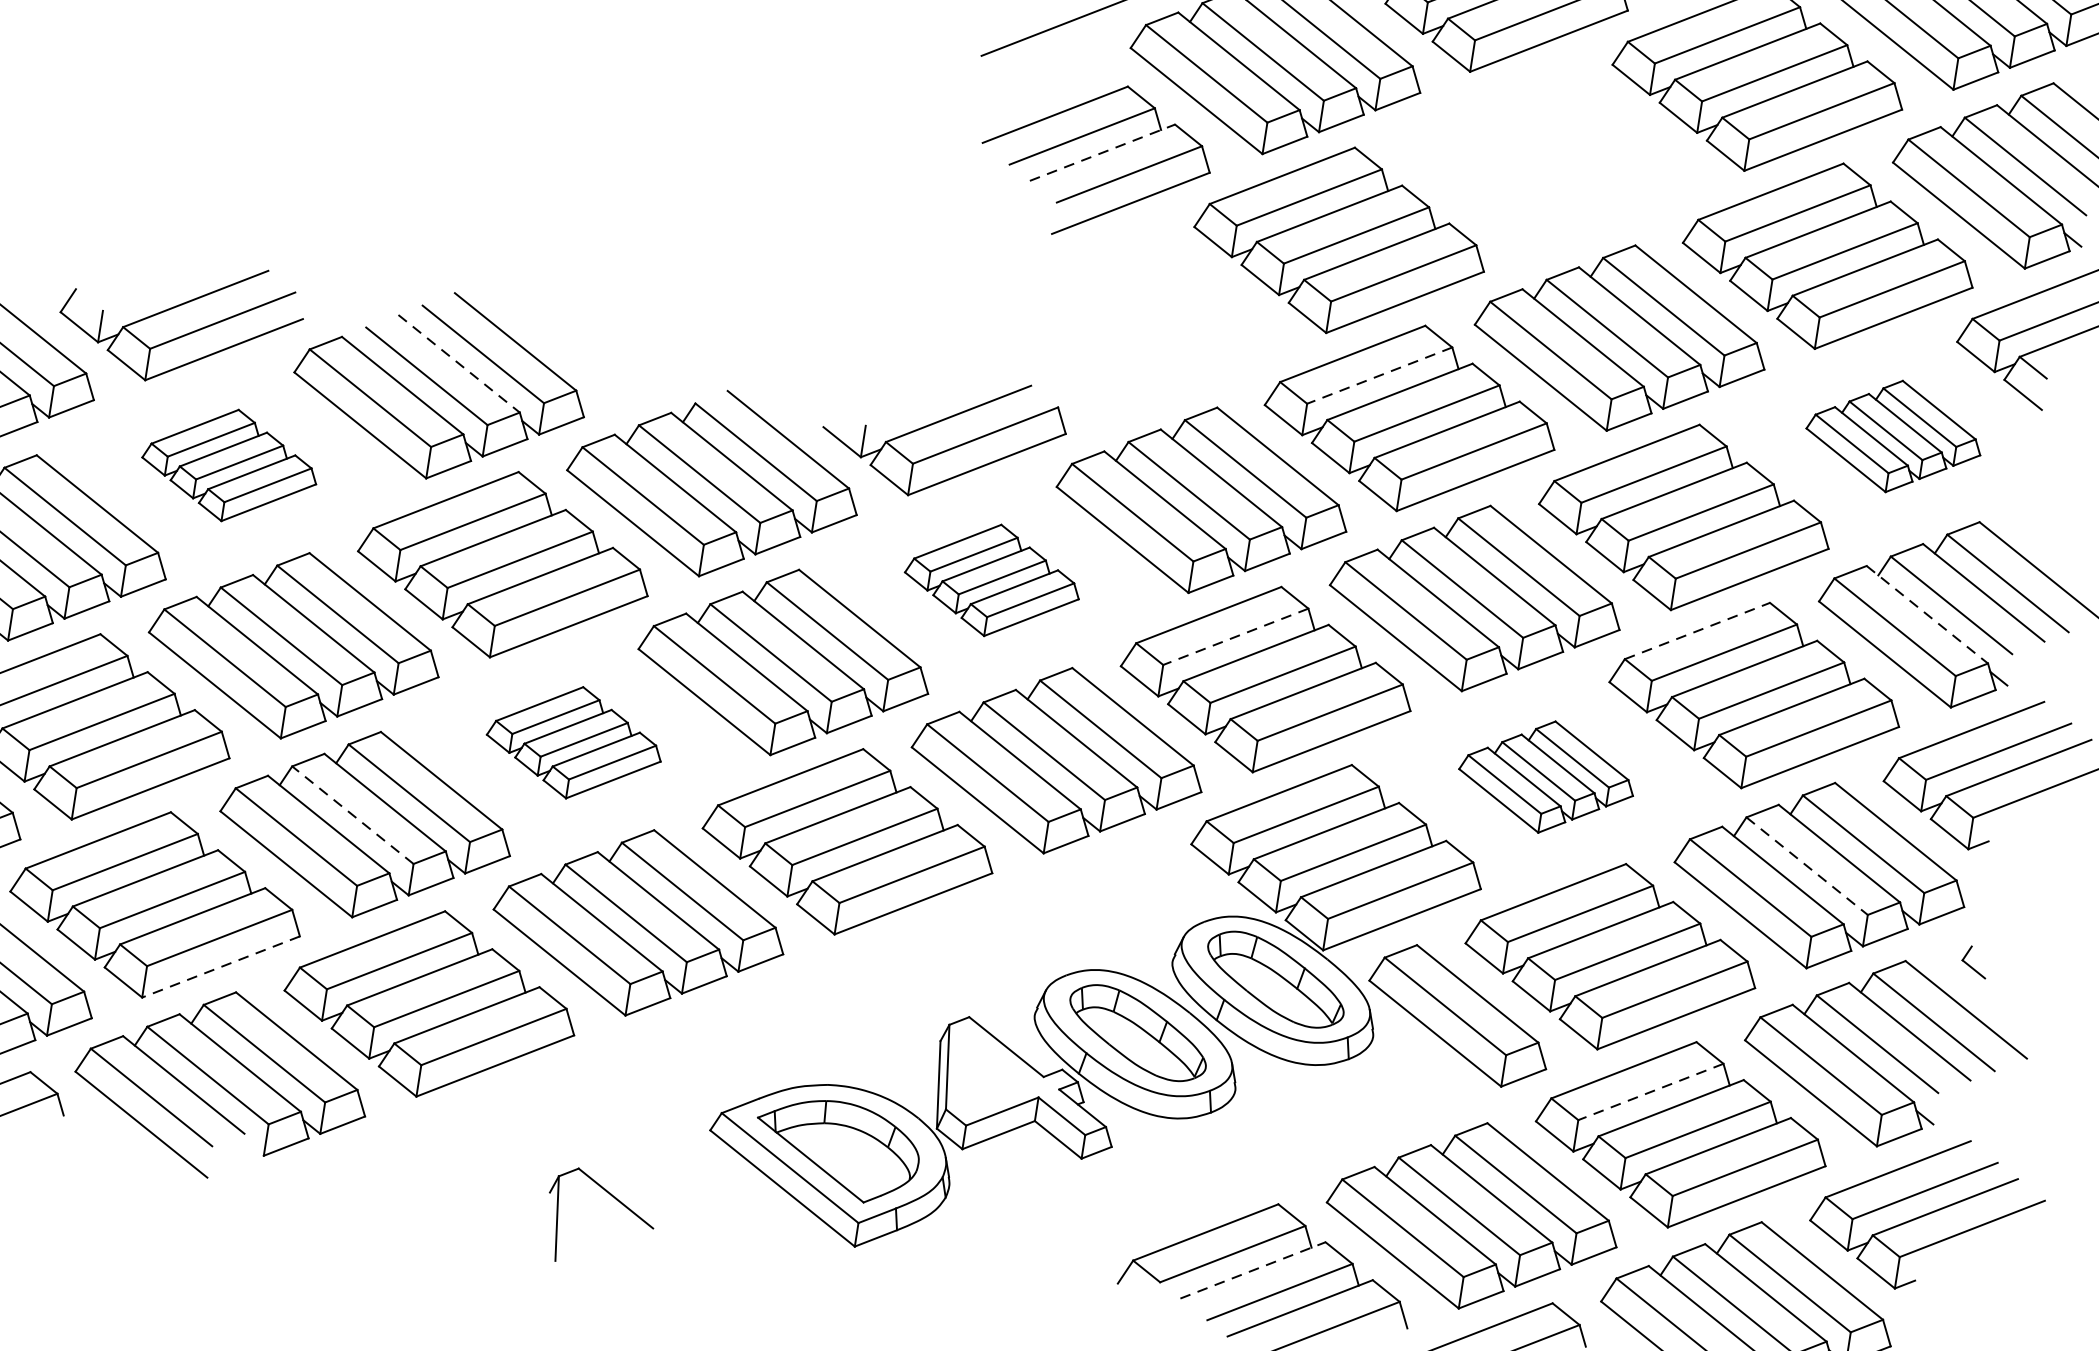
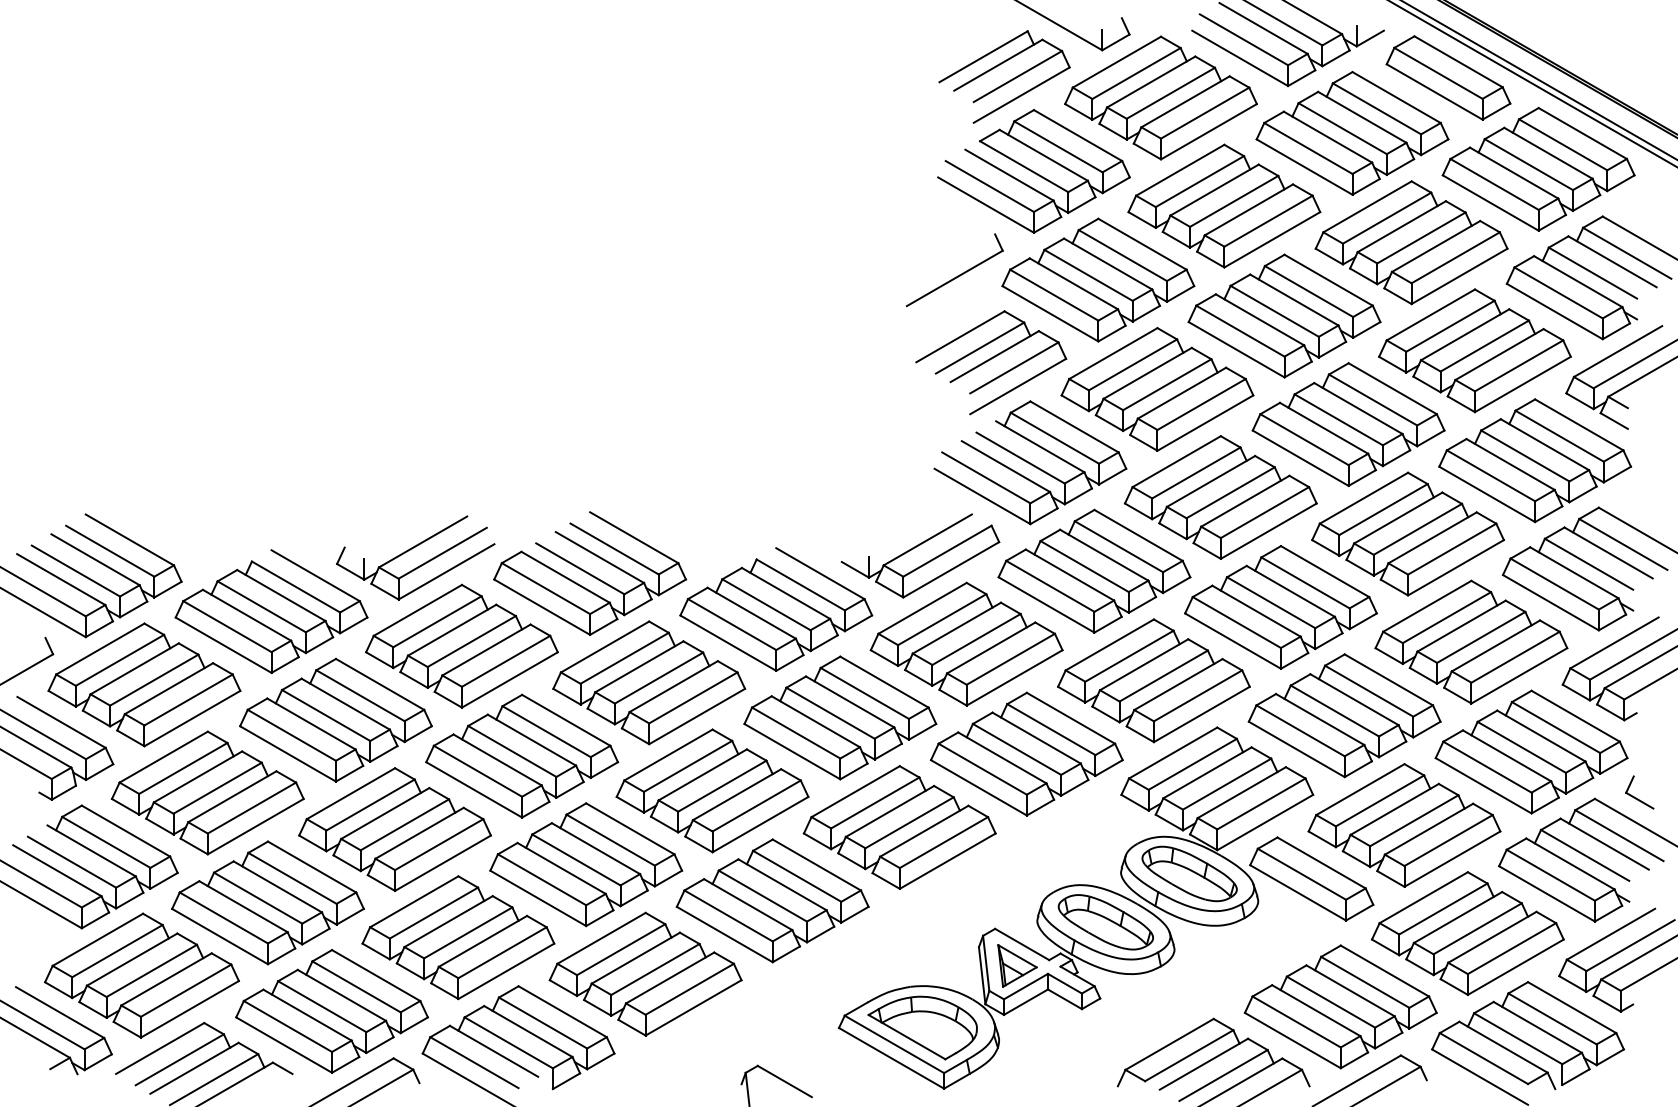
line: (1102, 152) -> (994, 356), dashed -> solid
part: (1549, 158) -> (1284, 315), added
part: (1131, 321) -> (1030, 462), added
line: (458, 363) -> (599, 557), dashed -> solid
line: (1380, 374) -> (1196, 472), dashed -> solid
part: (1893, 435) -> (1534, 460), size x1.67
part: (229, 464) -> (461, 645), size x1.67
part: (992, 579) -> (966, 643), size x1.67
line: (1927, 614) -> (1574, 572), dashed -> solid
line: (1697, 631) -> (1427, 606), dashed -> solid
line: (1235, 637) -> (1129, 656), dashed -> solid
part: (574, 742) -> (712, 790), size x1.67
part: (1546, 776) -> (1344, 715), size x1.67
line: (353, 814) -> (576, 859), dashed -> solid
line: (1806, 866) -> (1521, 747), dashed -> solid
part: (1974, 961) -> (1639, 792), size x1.67
line: (219, 967) -> (505, 971), dashed -> solid
part: (994, 1077) -> (1017, 965), added
line: (1651, 1092) -> (1443, 909), dashed -> solid
line: (1252, 1270) -> (1203, 1064), dashed -> solid

